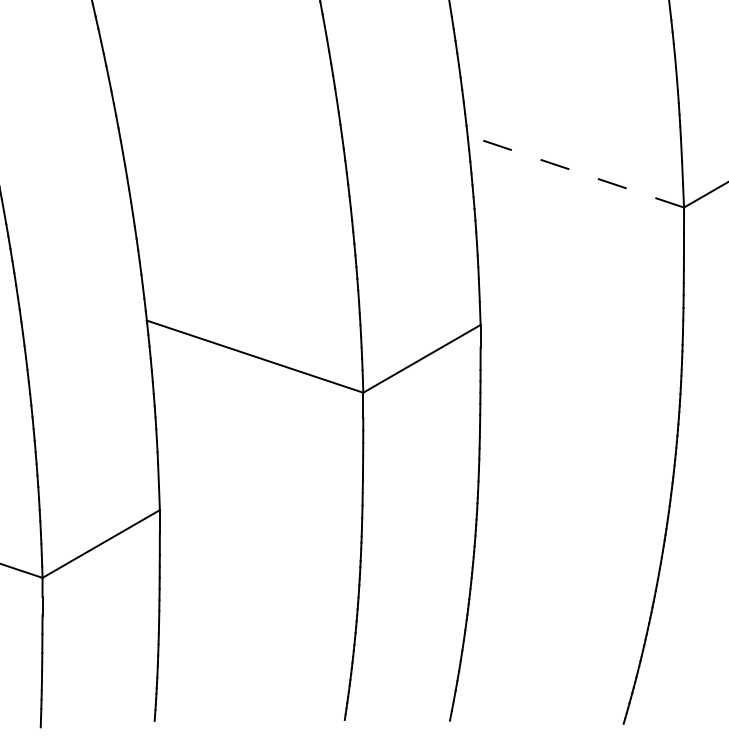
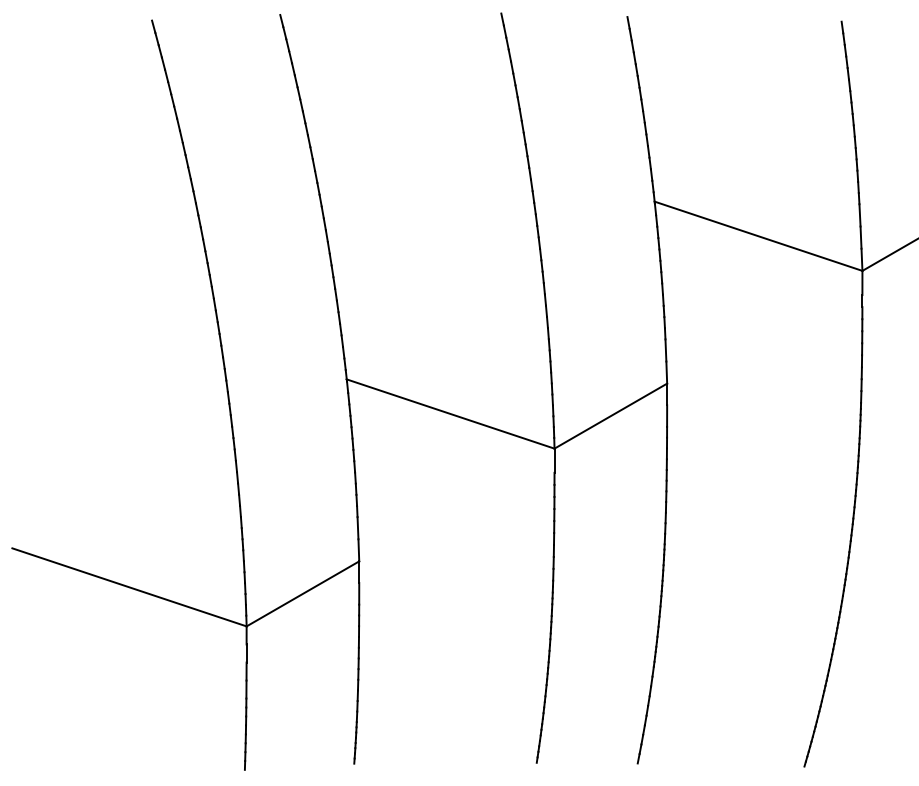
line: (575, 171) -> (758, 236), dashed -> solid

